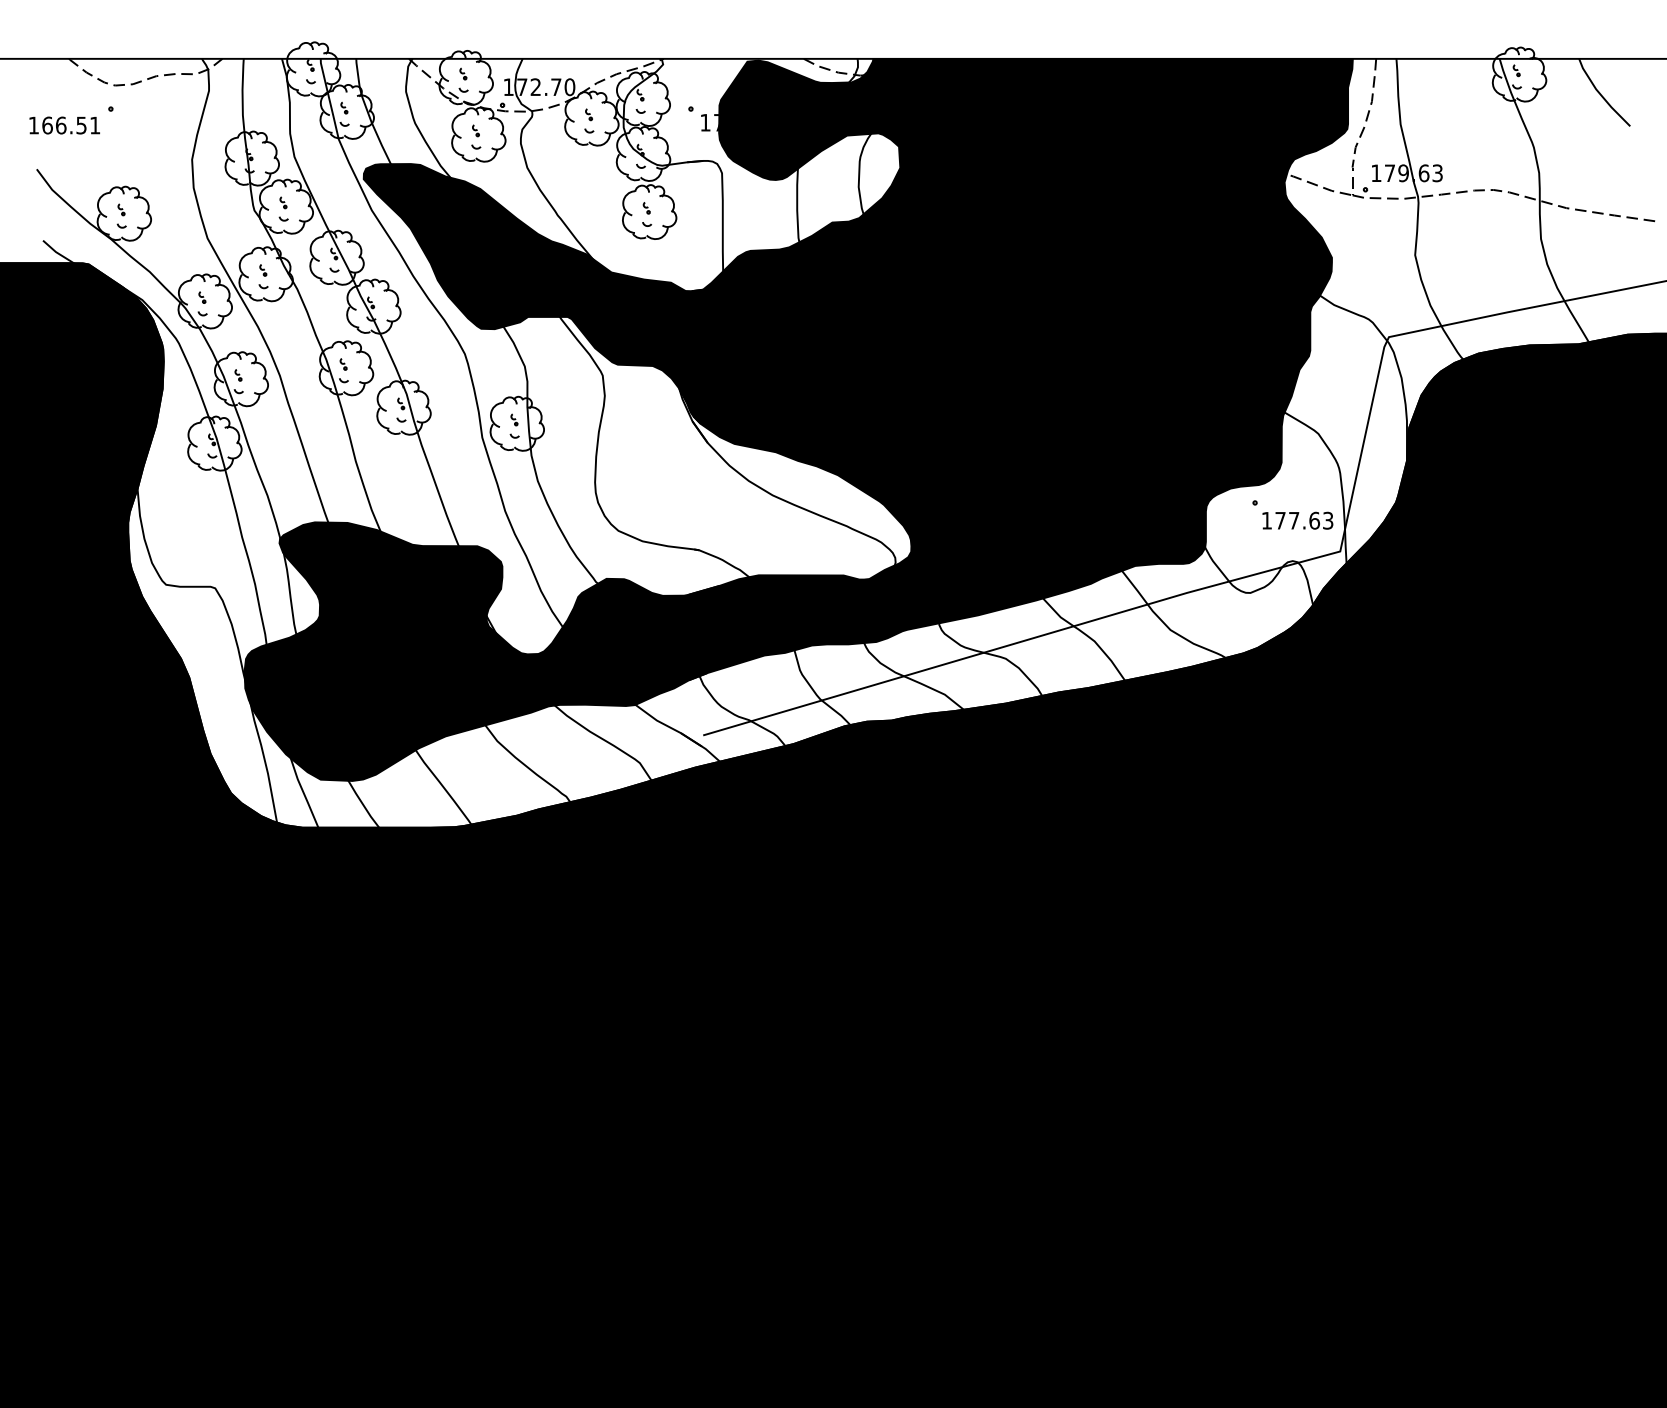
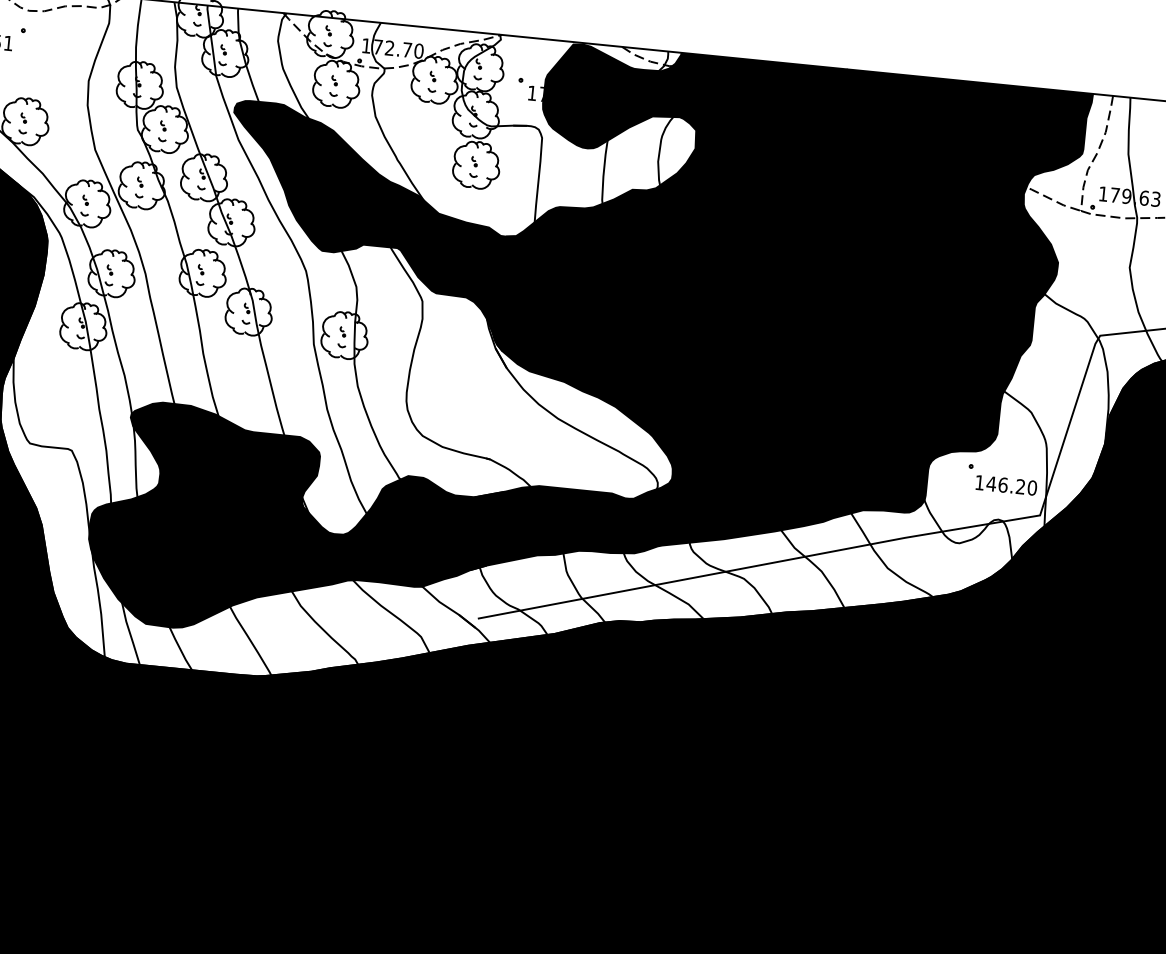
text: (1303, 520) -> (1011, 485), 177.63 -> 146.20

